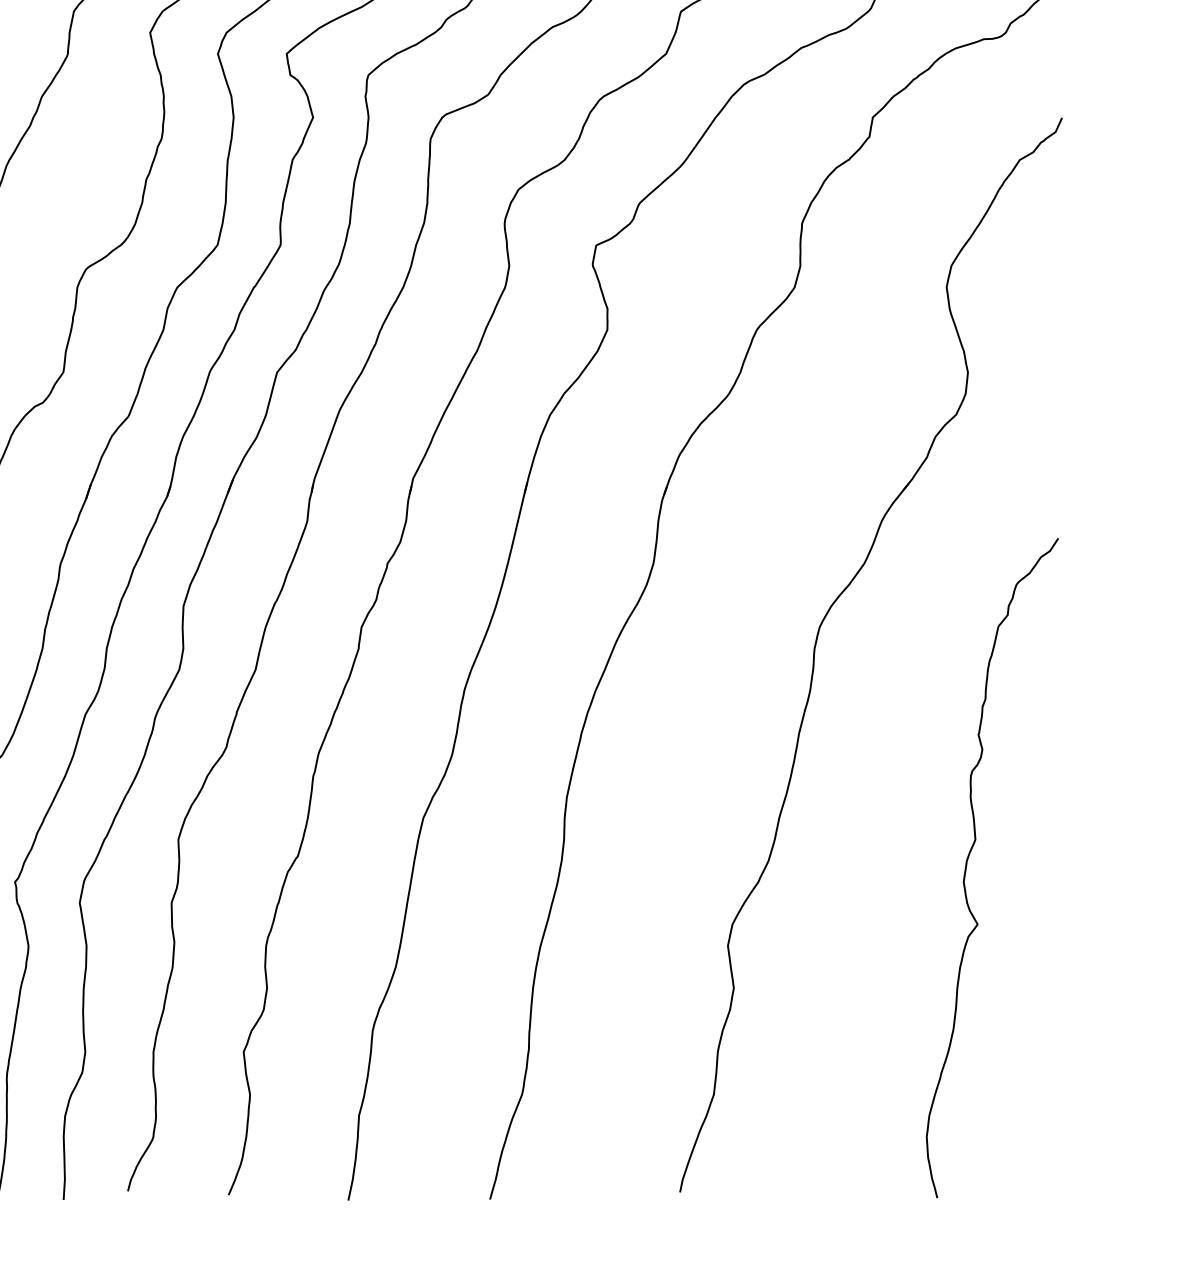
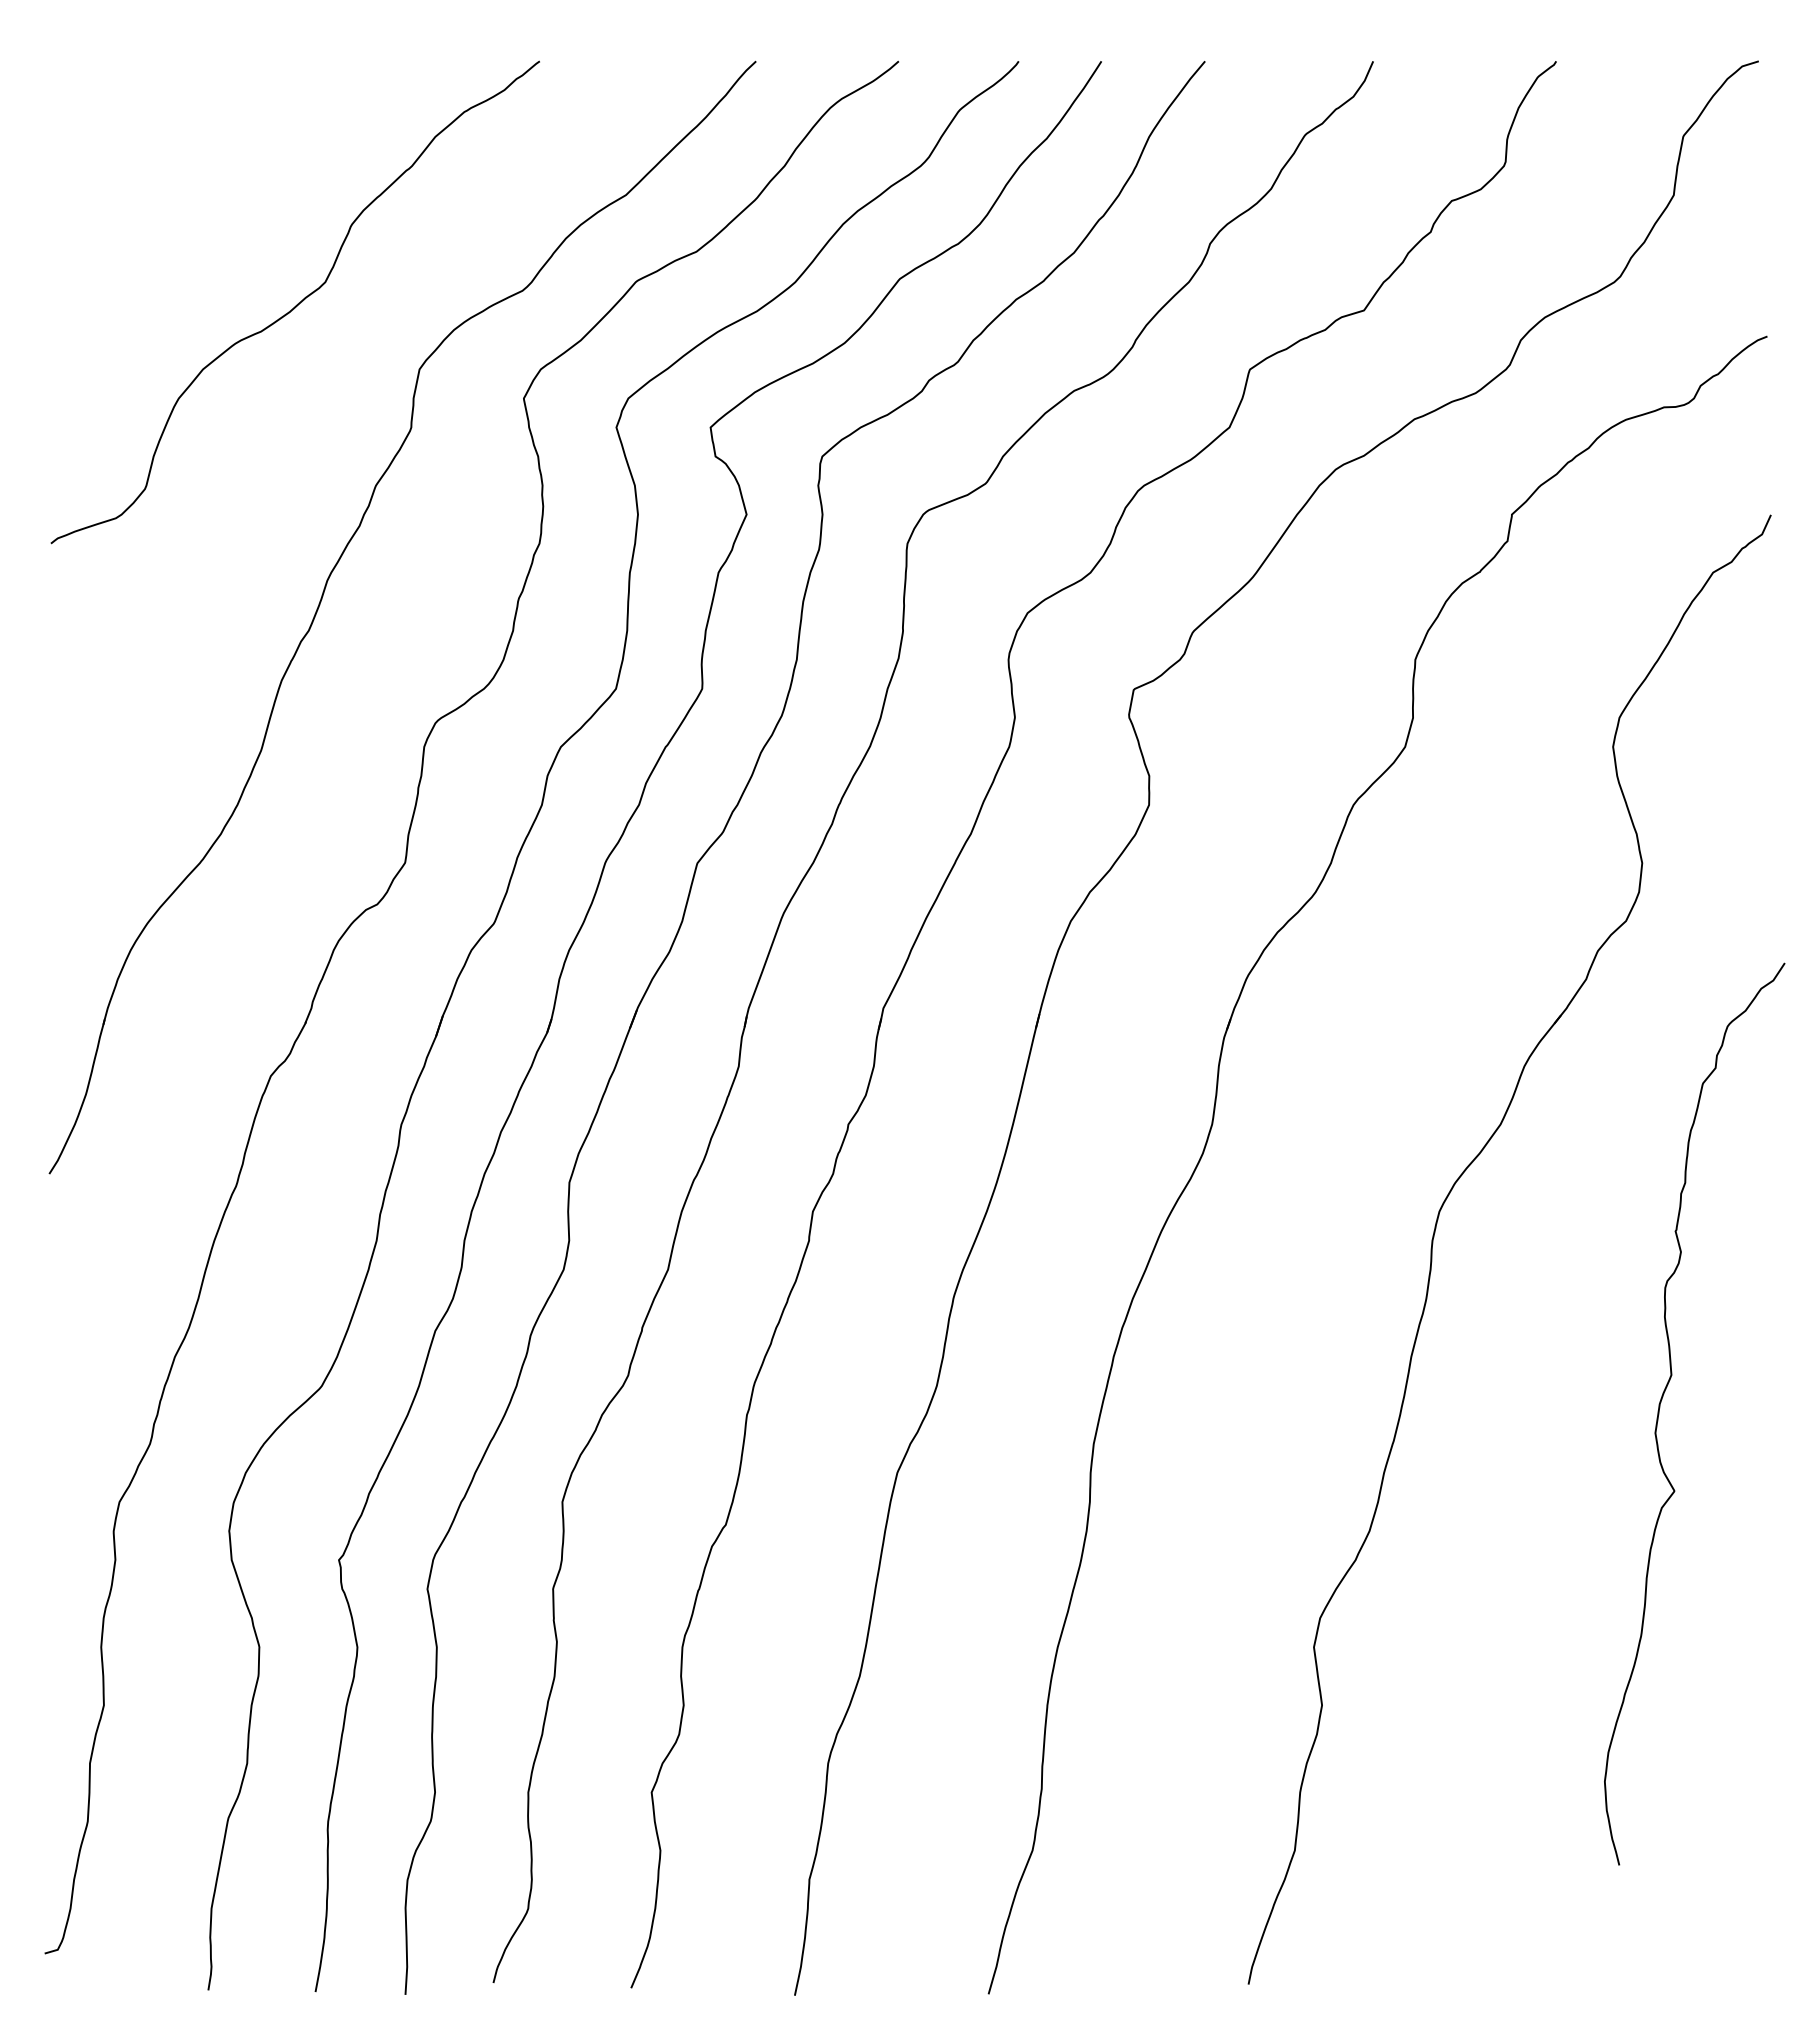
curve: (967, 863) -> (1660, 1407), moved

